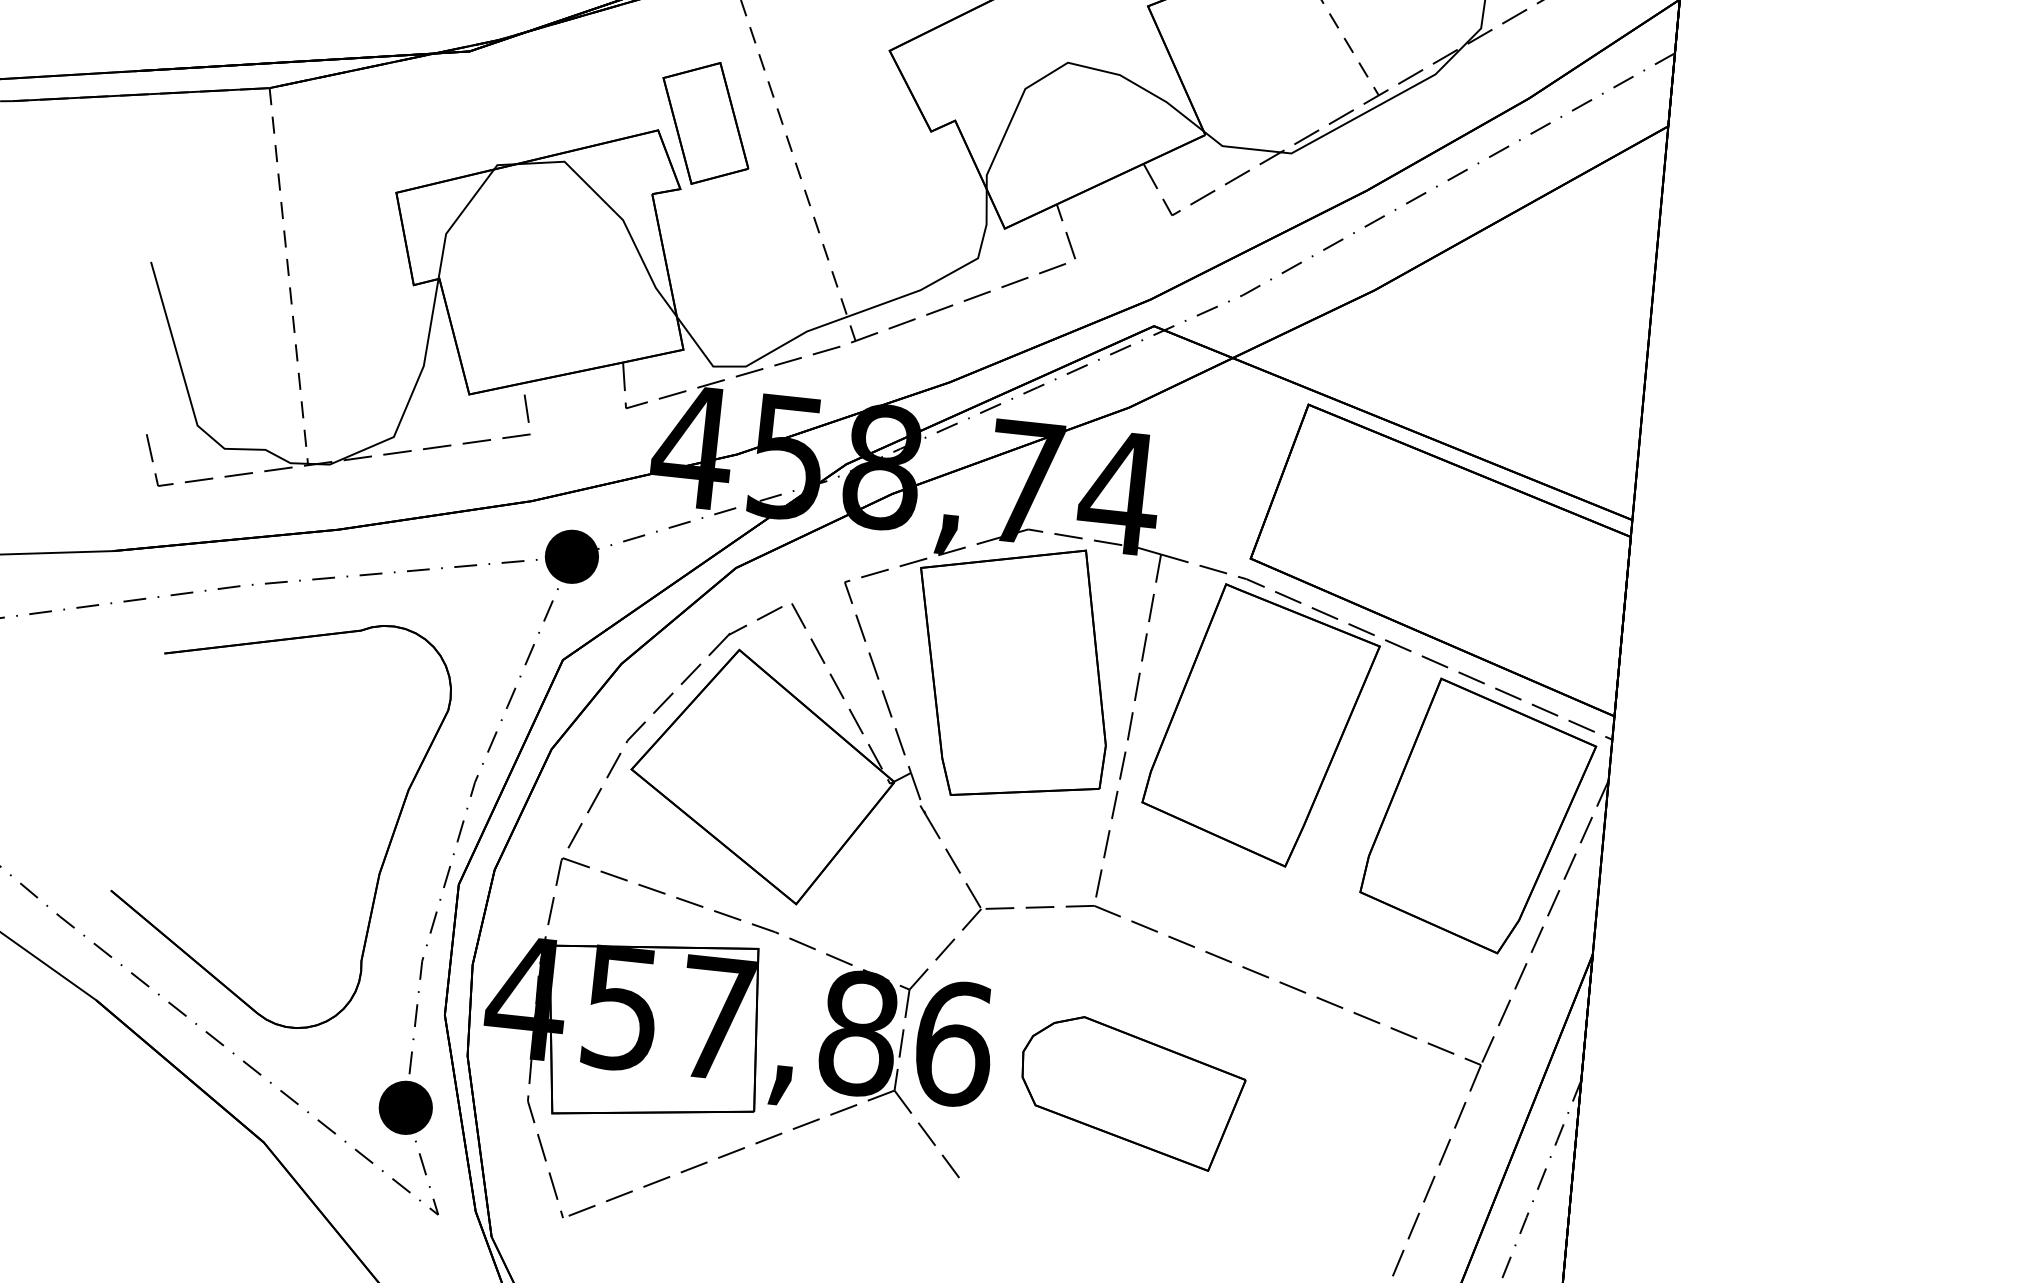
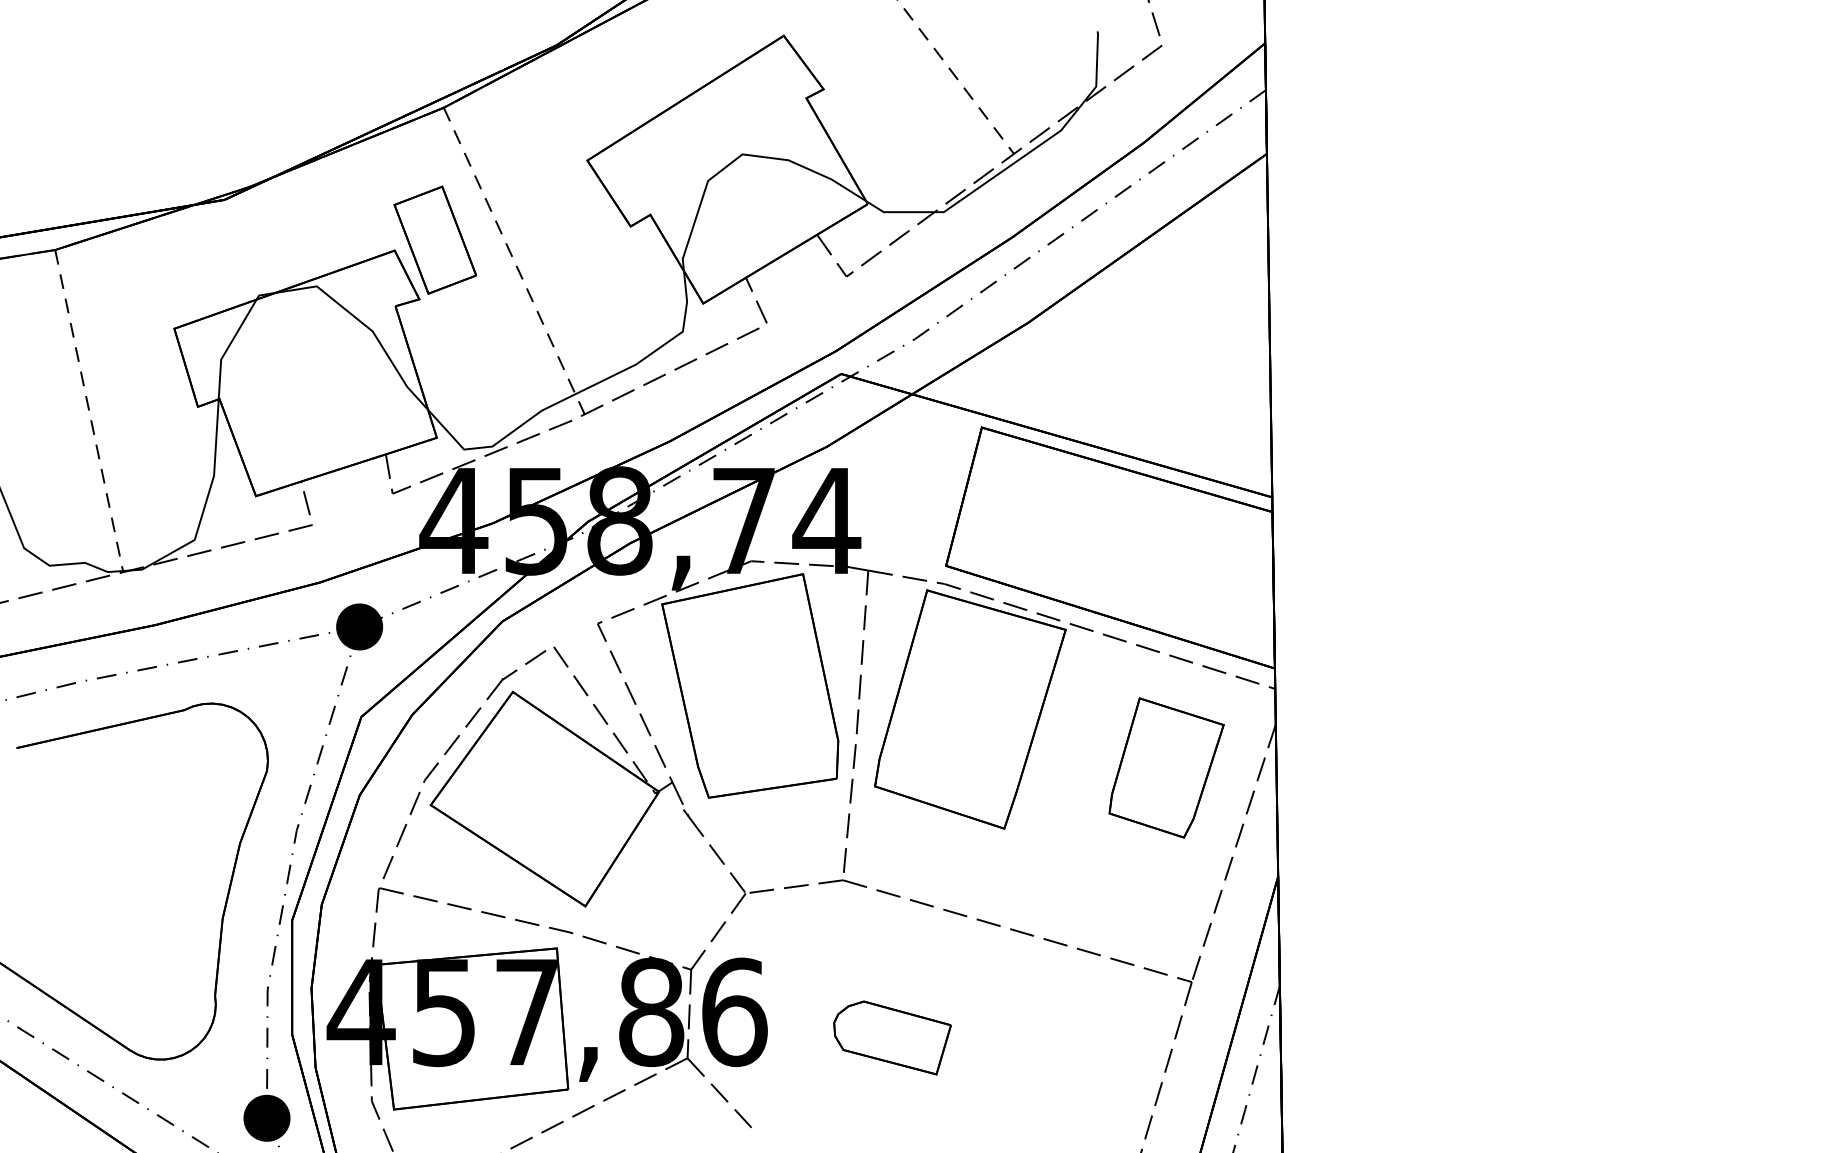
part: (1478, 816) -> (1166, 767), size x0.6
part: (1131, 1091) -> (892, 1037), size x0.6

